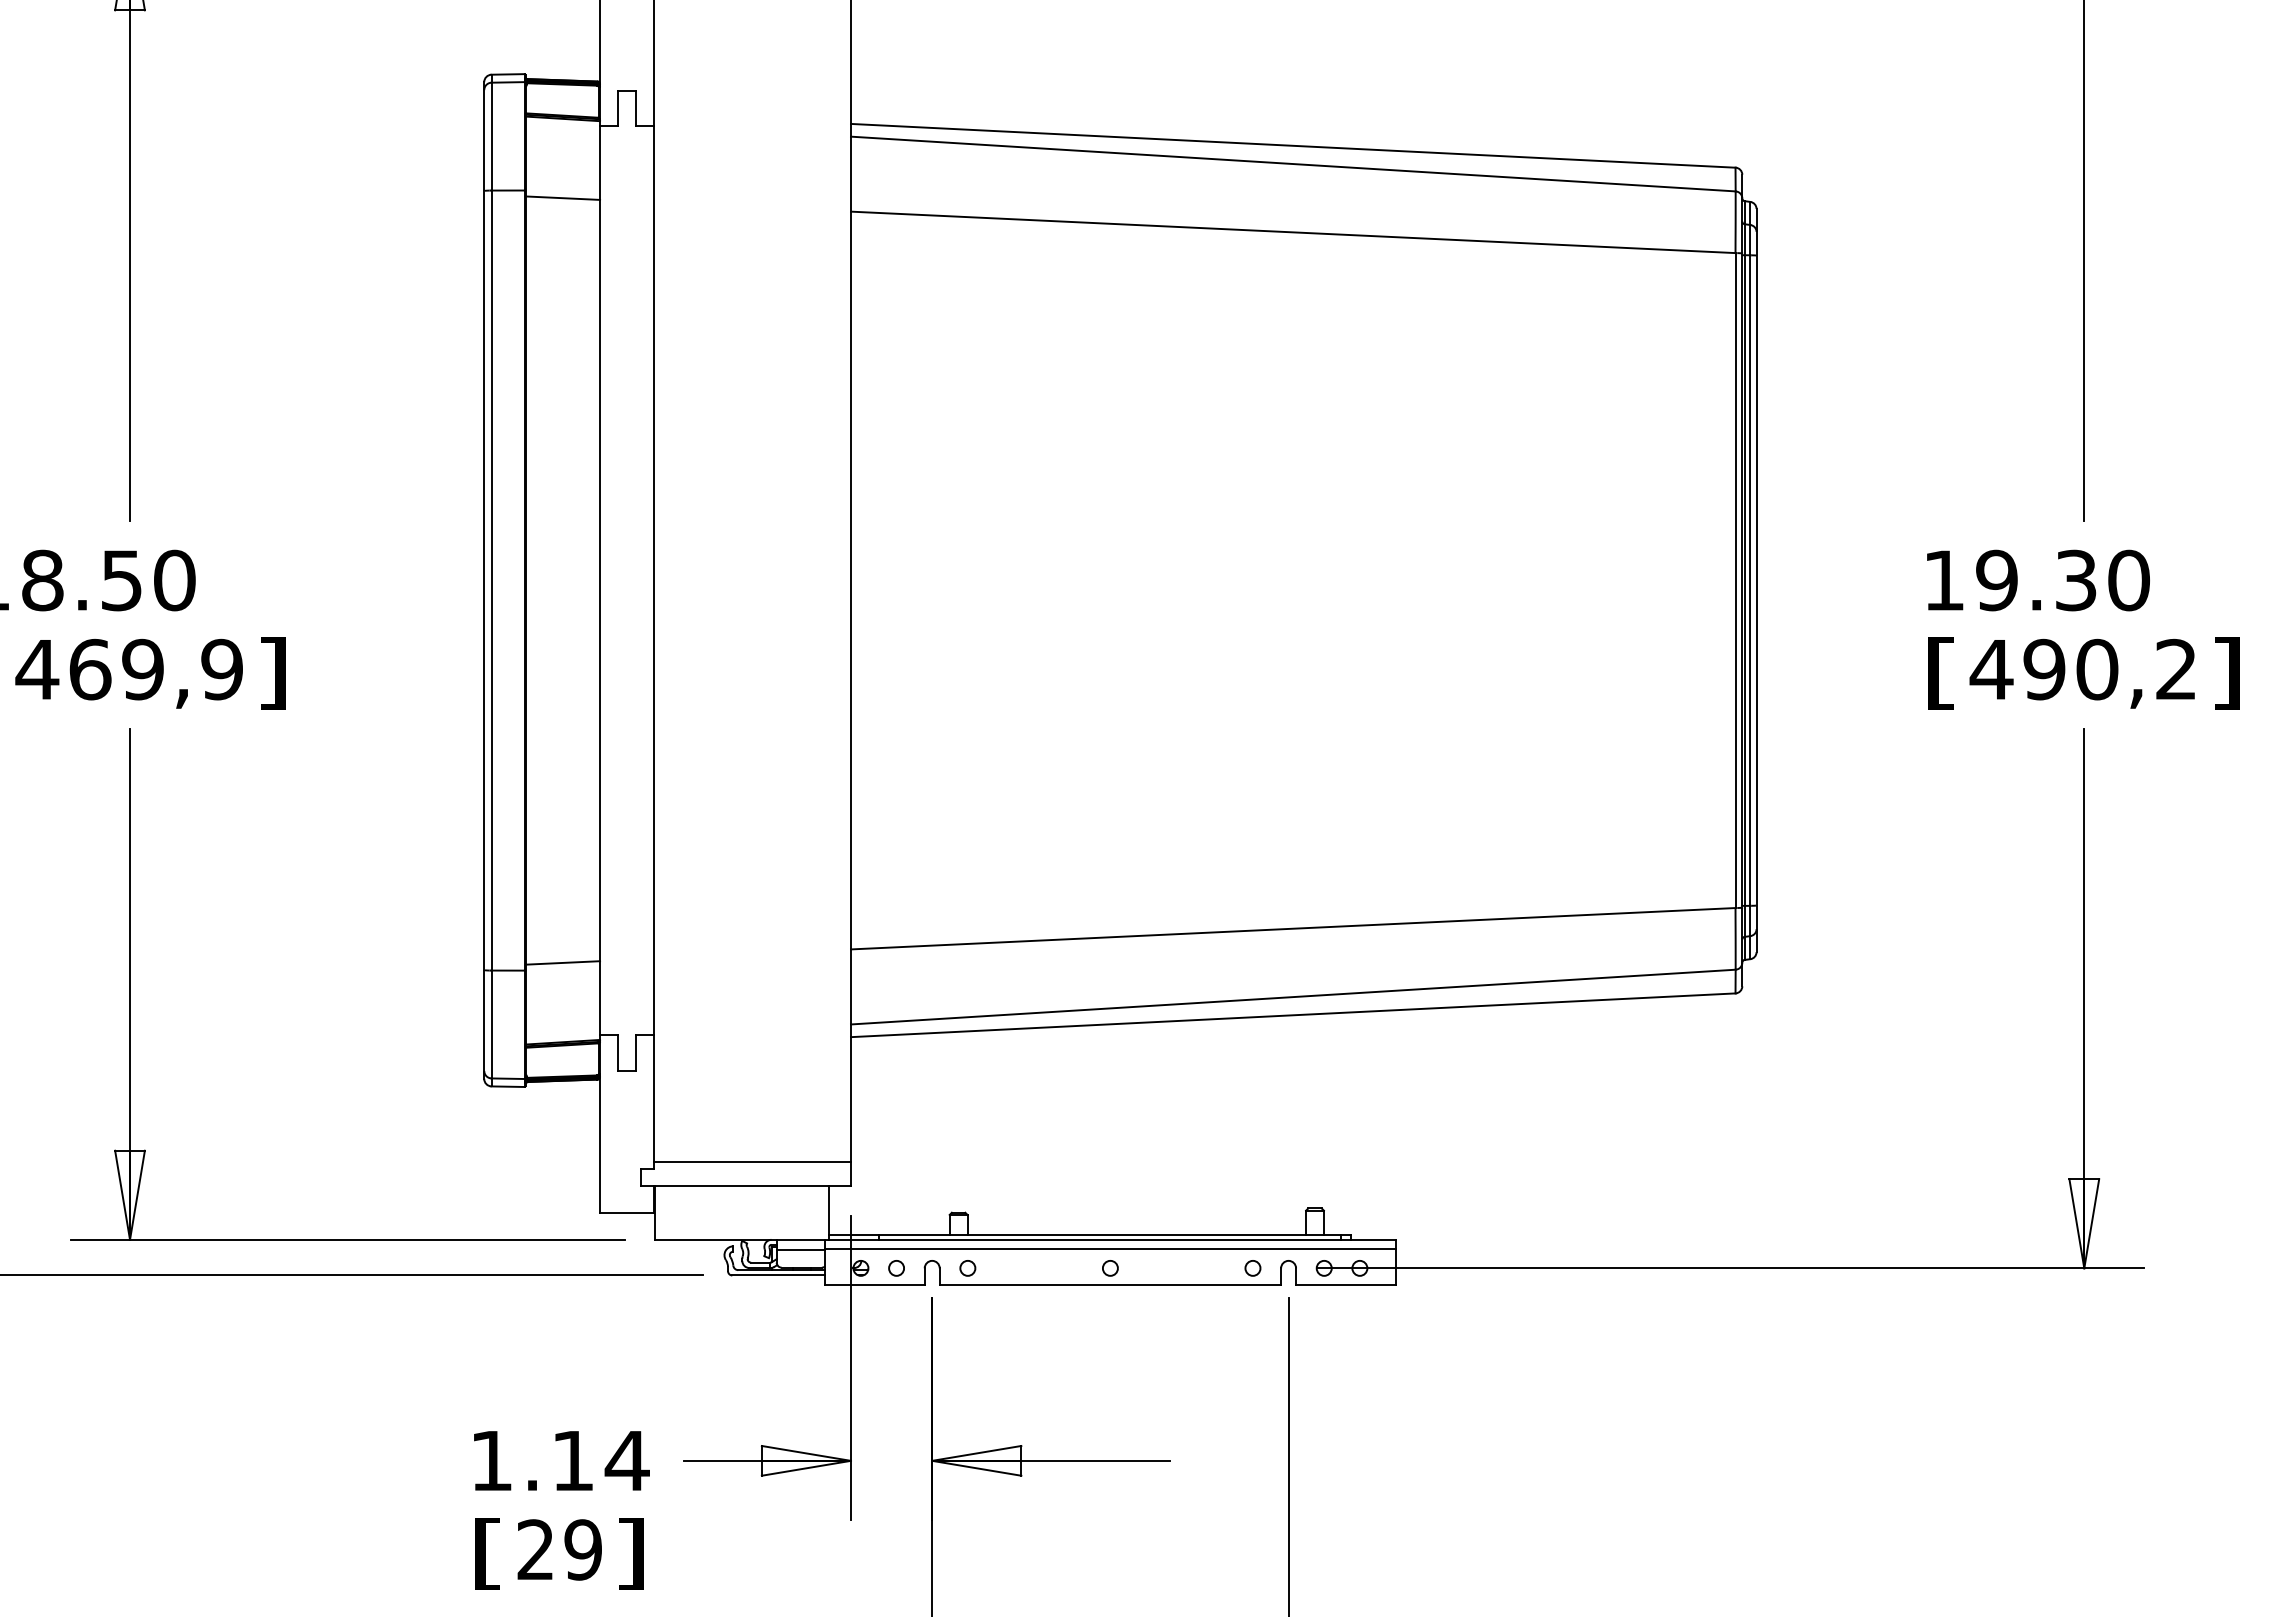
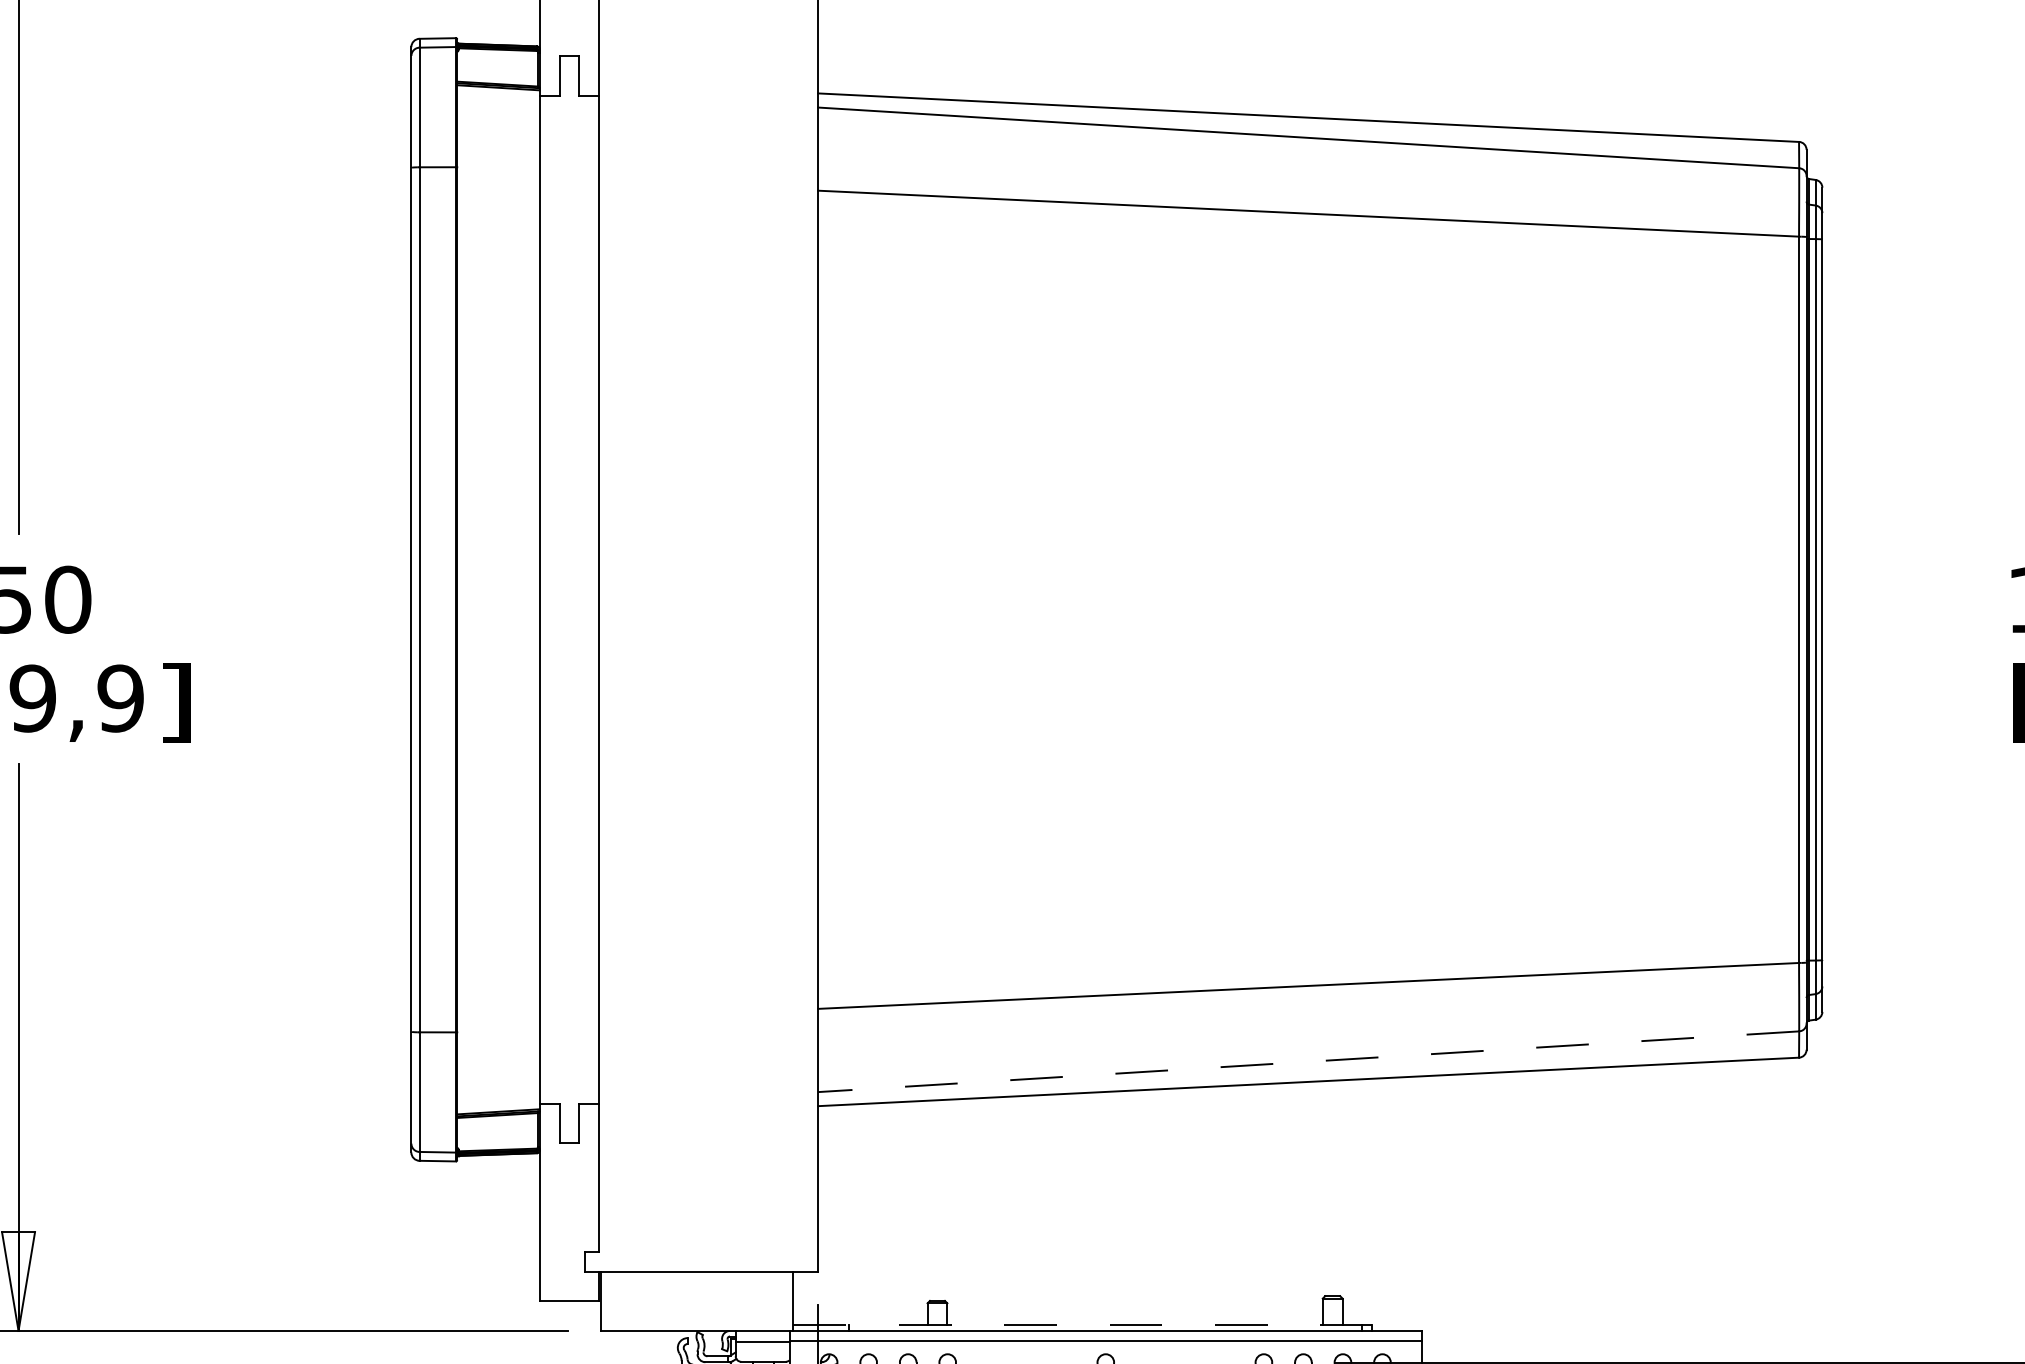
line: (562, 197) -> (498, 174), removed
line: (562, 962) -> (498, 1023), removed
line: (1292, 997) -> (1307, 1062), solid -> dashed
line: (751, 1162) -> (707, 1245), removed
line: (1089, 1234) -> (1082, 1325), solid -> dashed

